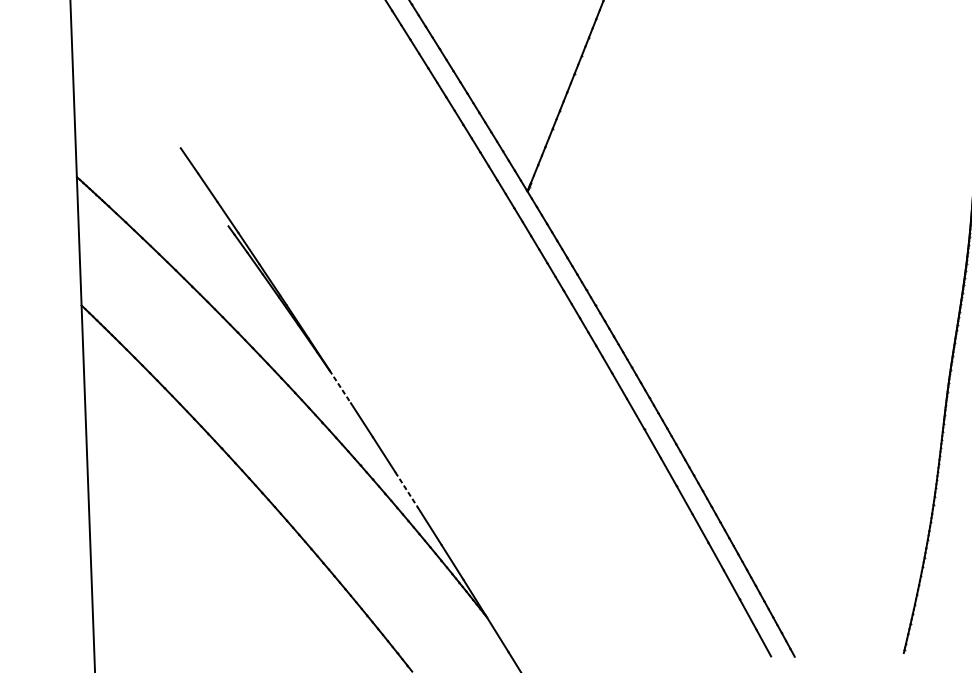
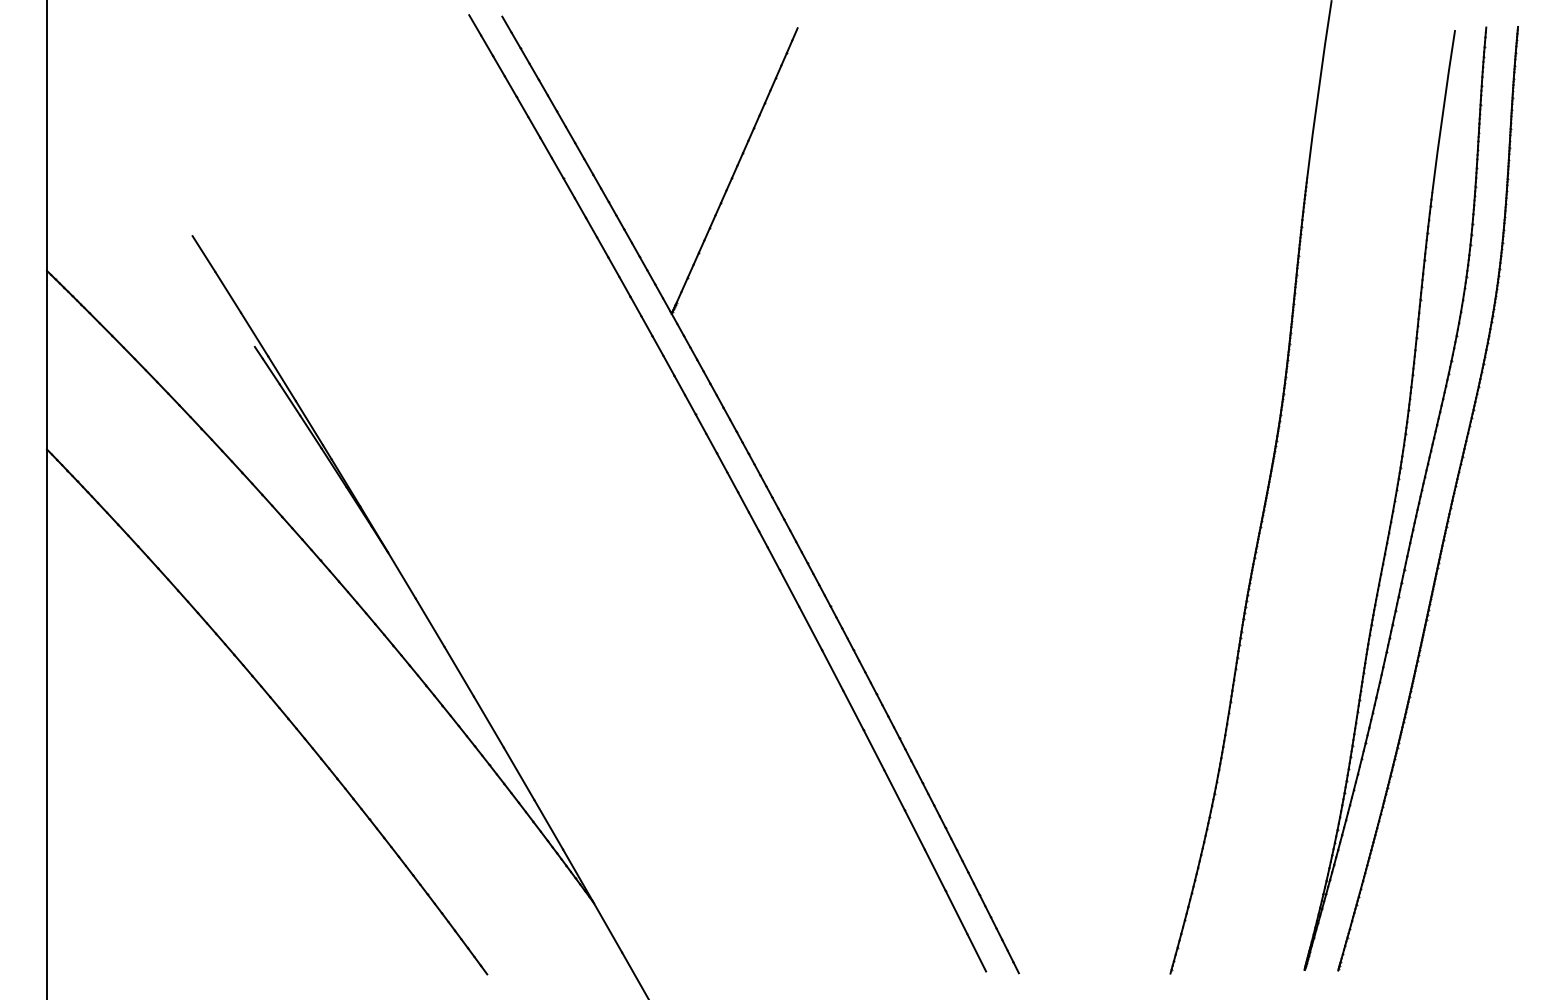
line: (340, 386) -> (401, 575), dashed -> solid
line: (406, 490) -> (488, 722), dashed -> solid

